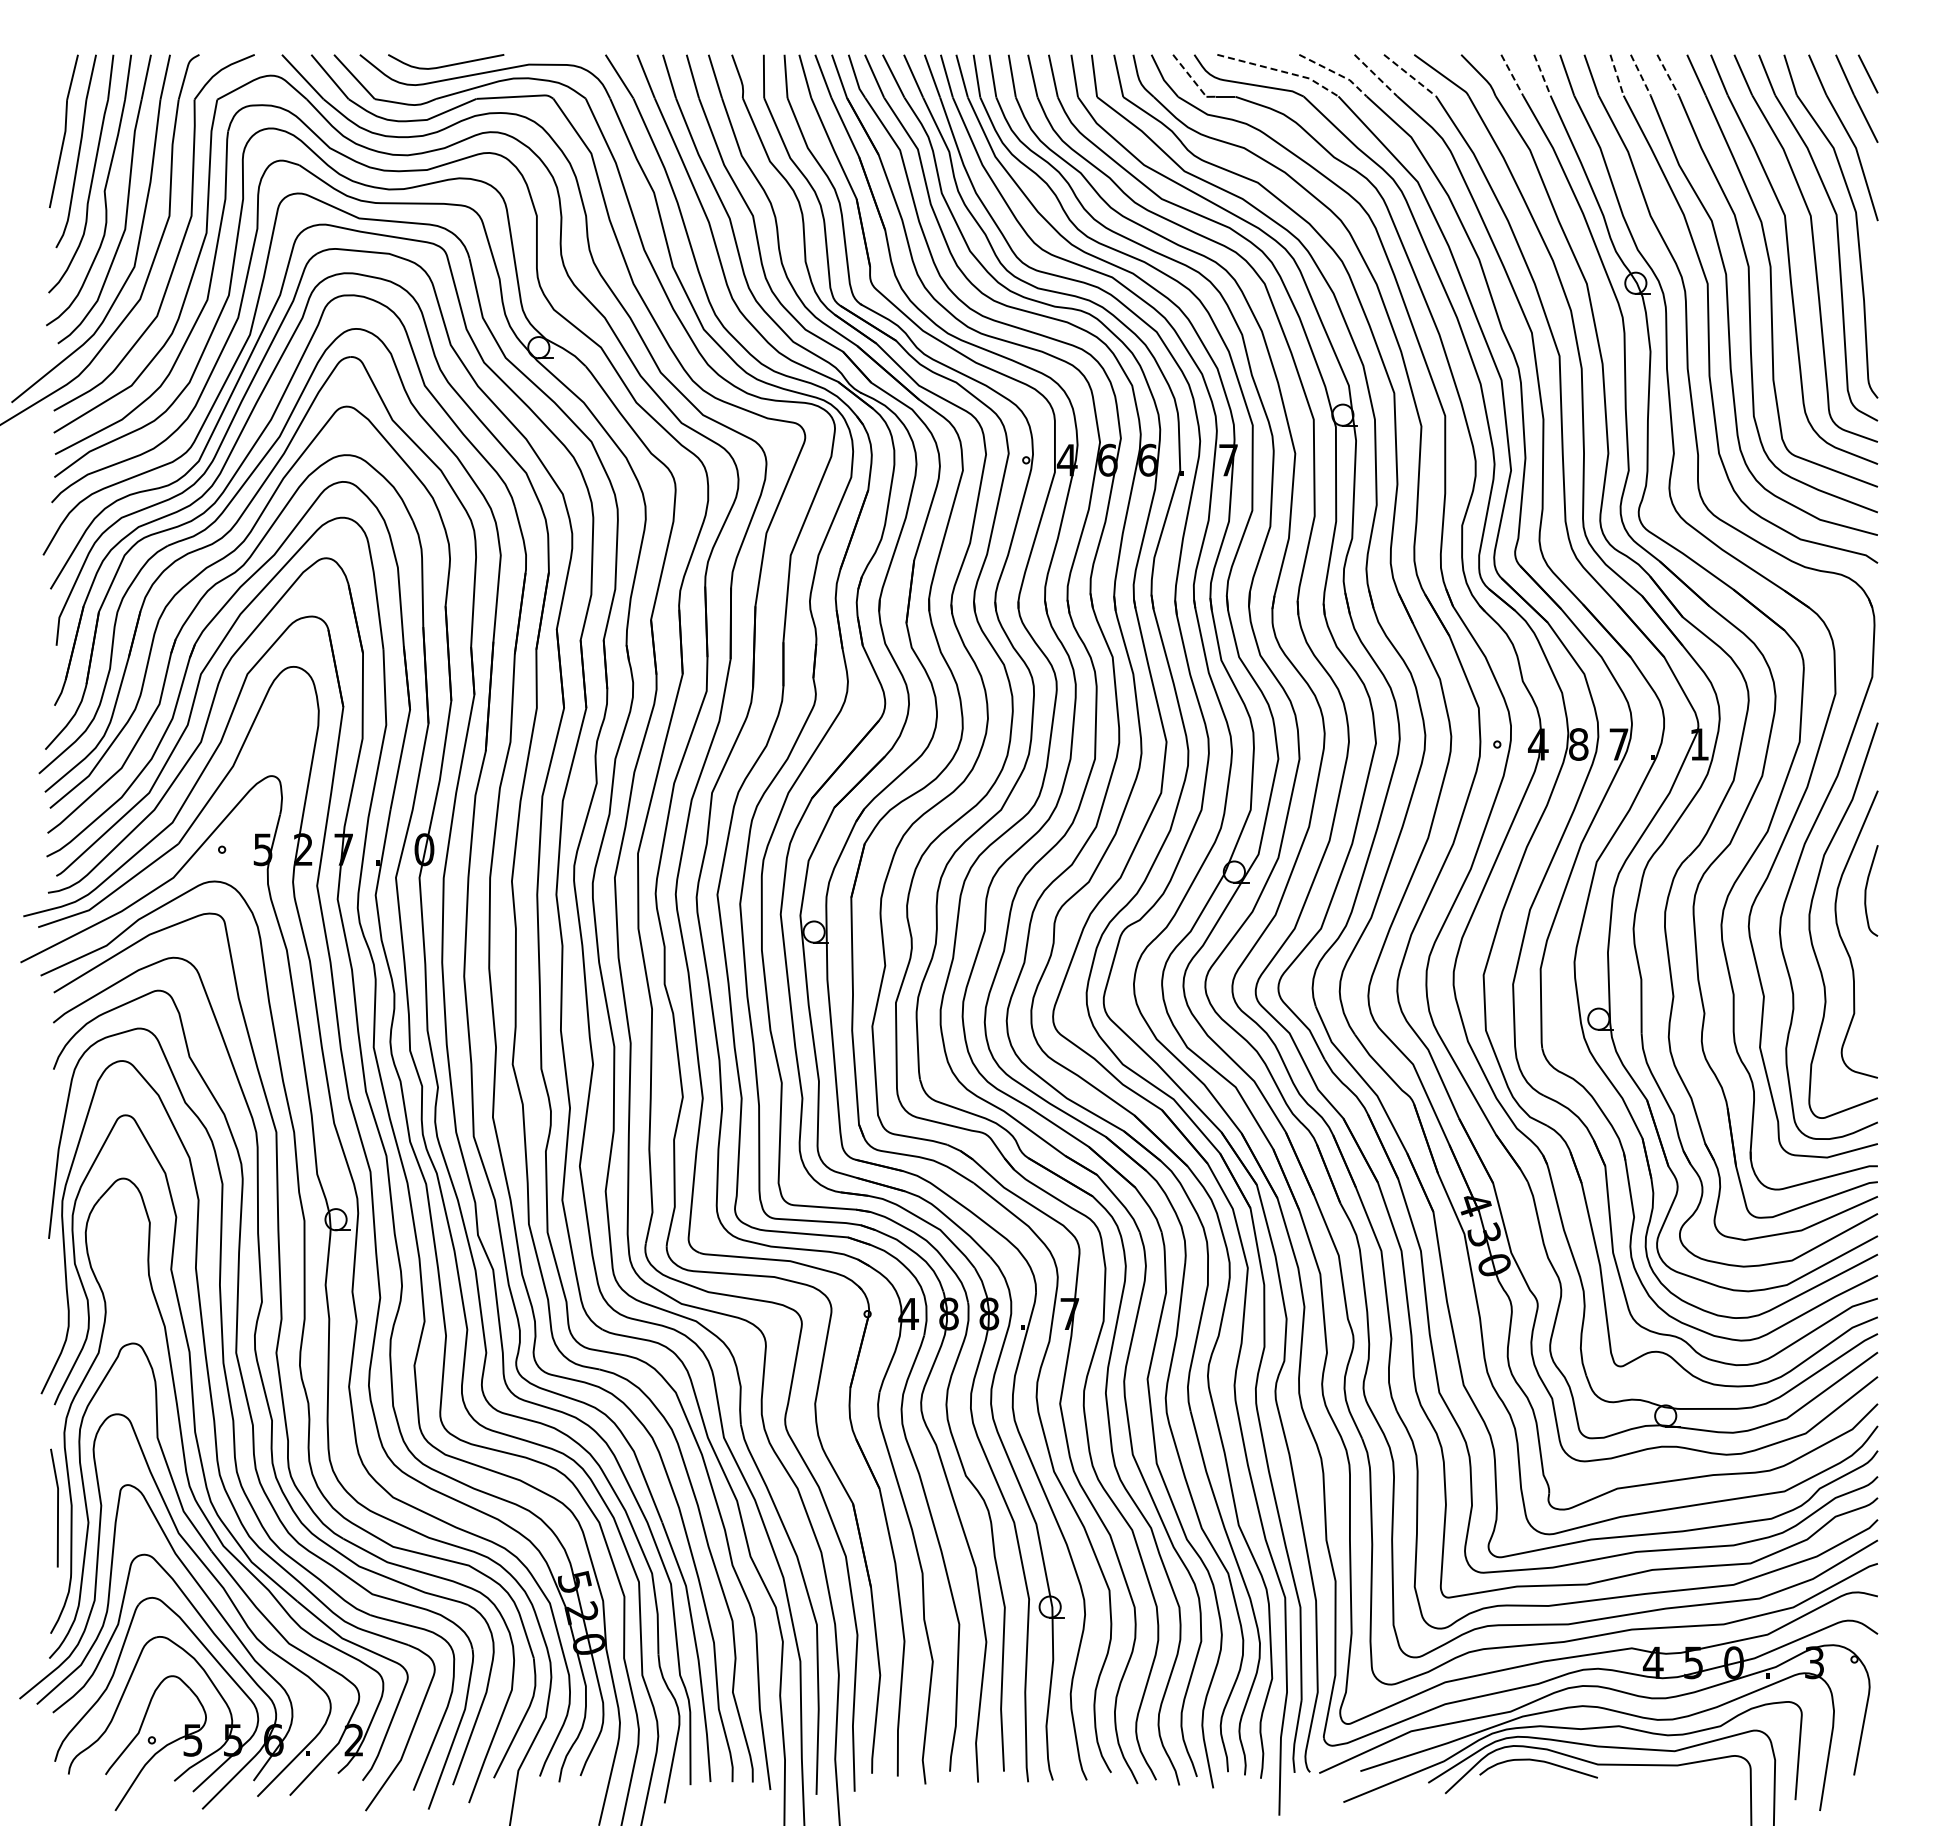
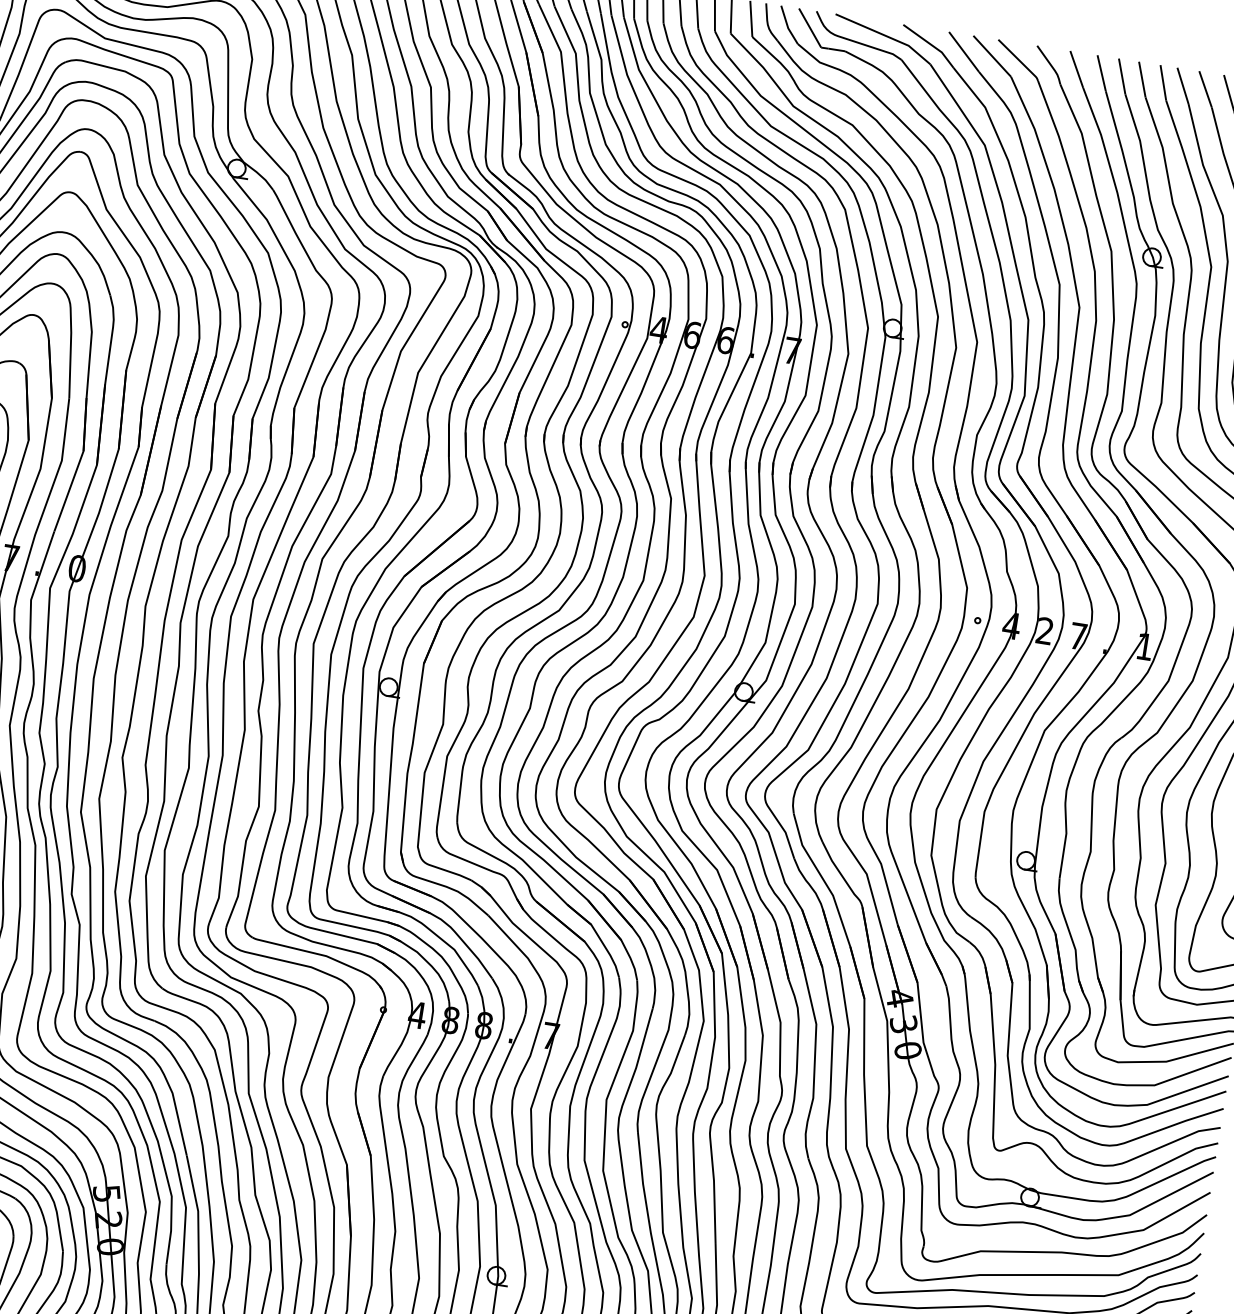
line: (1280, 71) -> (885, 36), dashed -> solid
line: (1335, 73) -> (930, 44), dashed -> solid
line: (1189, 75) -> (809, 27), dashed -> solid
line: (1375, 75) -> (963, 51), dashed -> solid
line: (1410, 75) -> (992, 56), dashed -> solid
line: (1512, 75) -> (1076, 69), dashed -> solid
line: (1542, 75) -> (1101, 73), dashed -> solid
line: (1617, 75) -> (1163, 83), dashed -> solid
line: (1640, 75) -> (1182, 86), dashed -> solid
line: (1668, 75) -> (1205, 89), dashed -> solid
text: (1578, 744) -> (1044, 631), 8 -> 2

